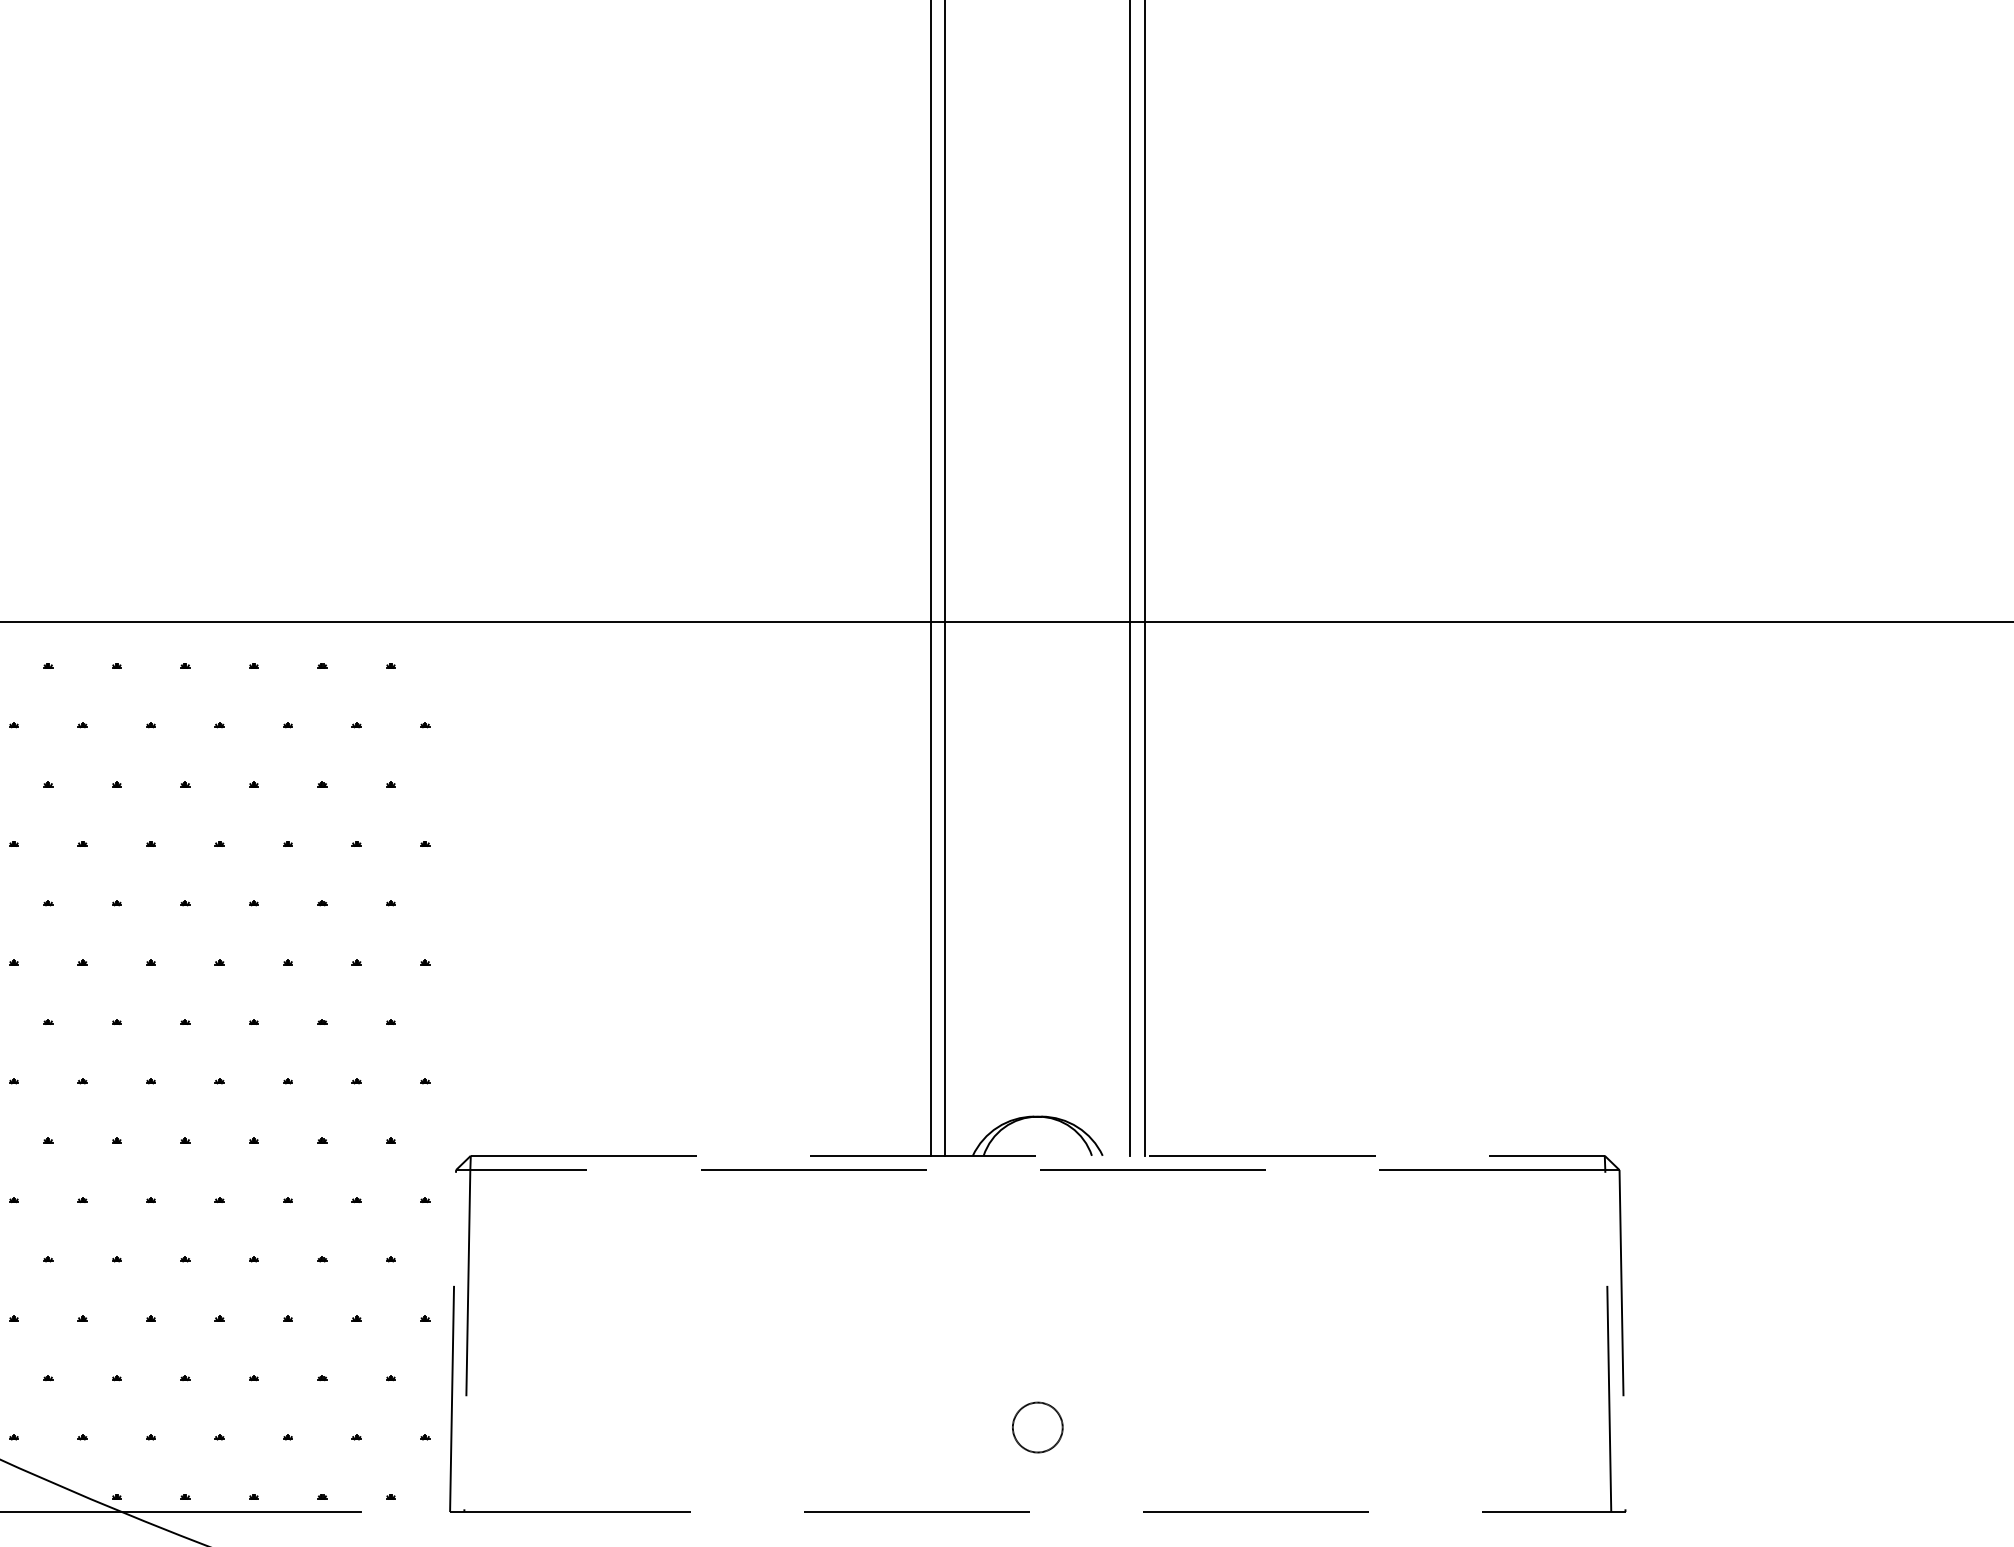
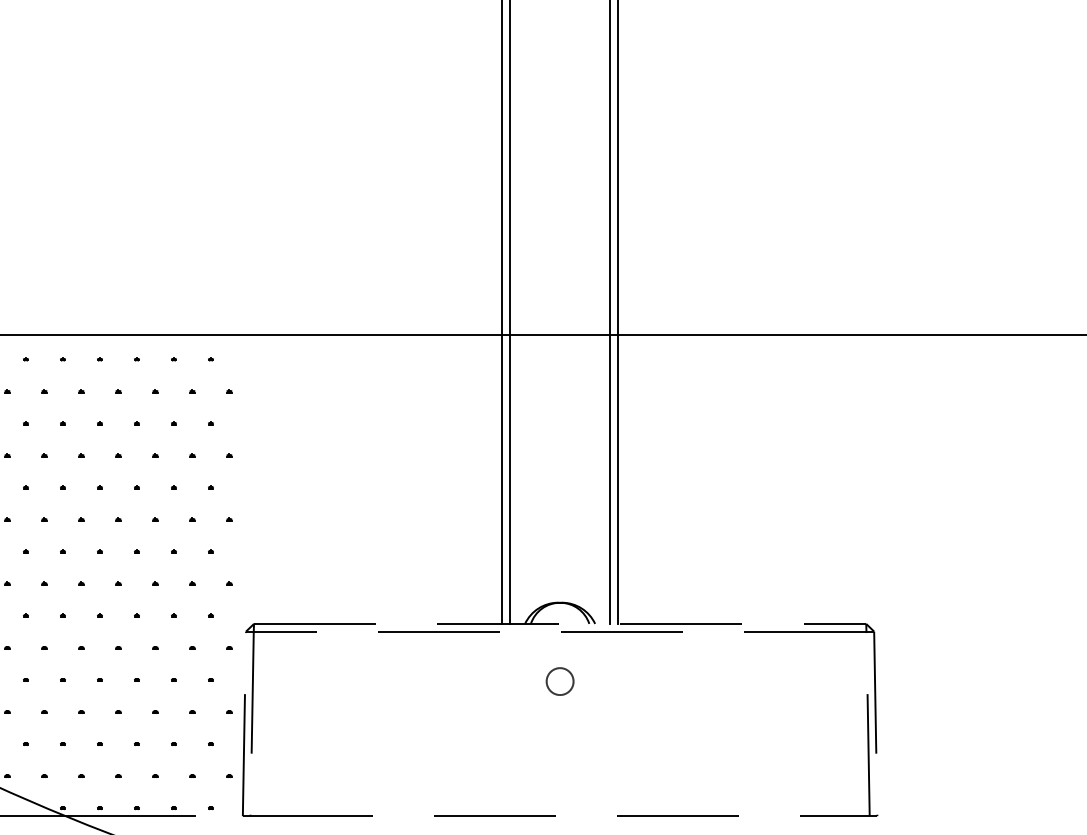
circle: (1036, 1427) -> (559, 681), moved

